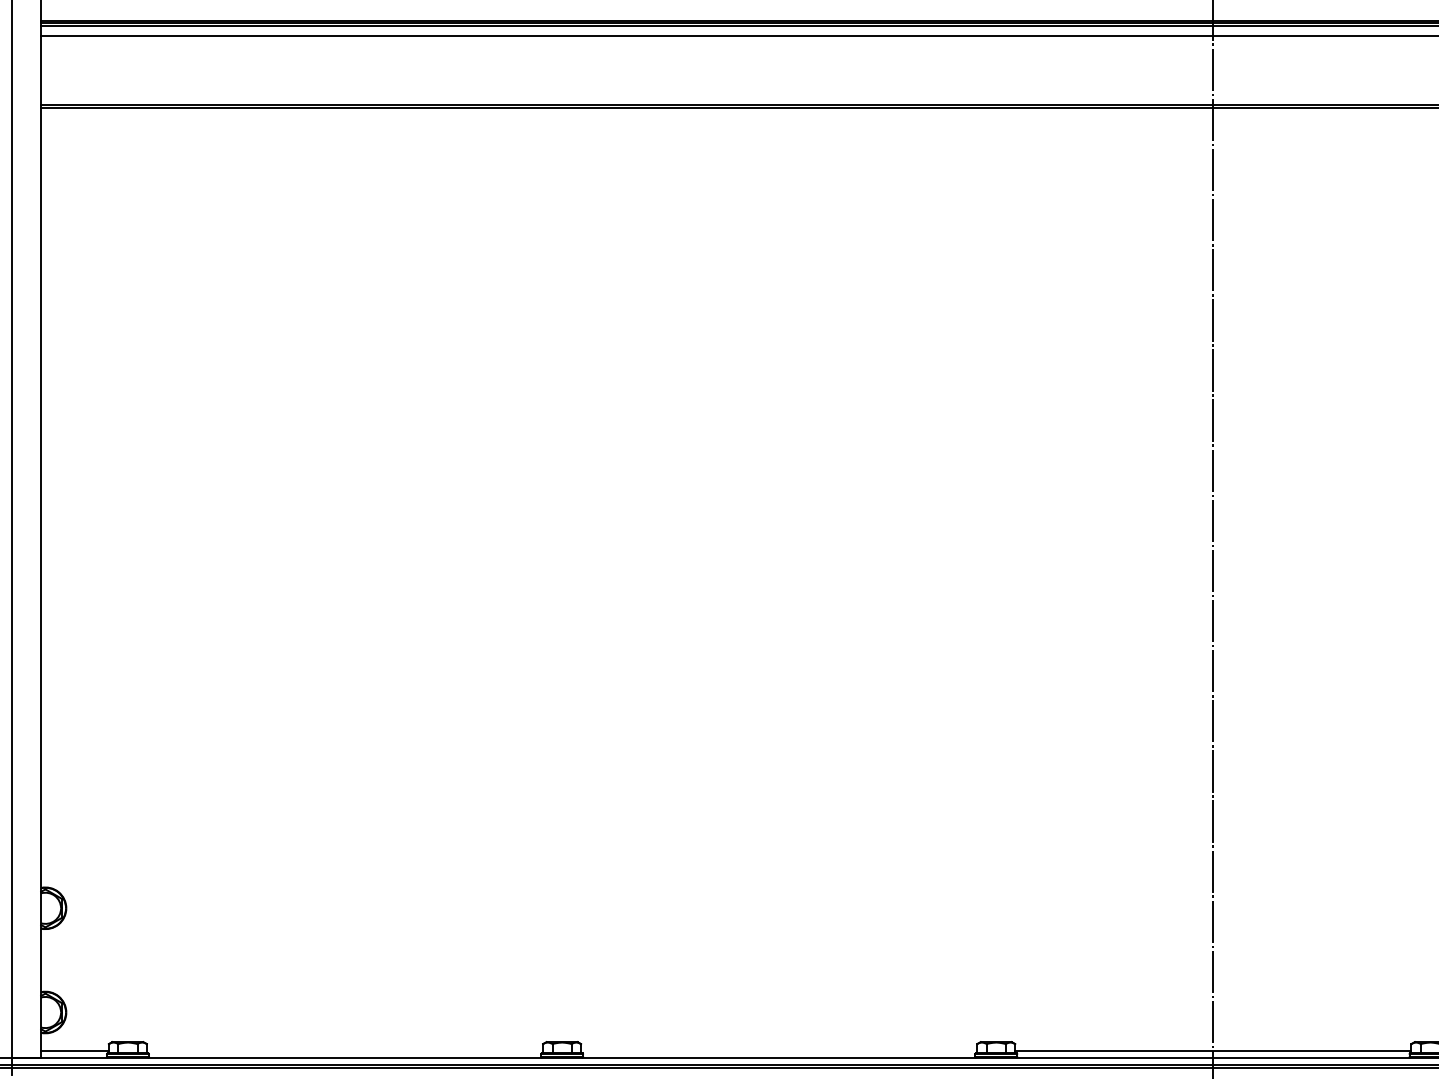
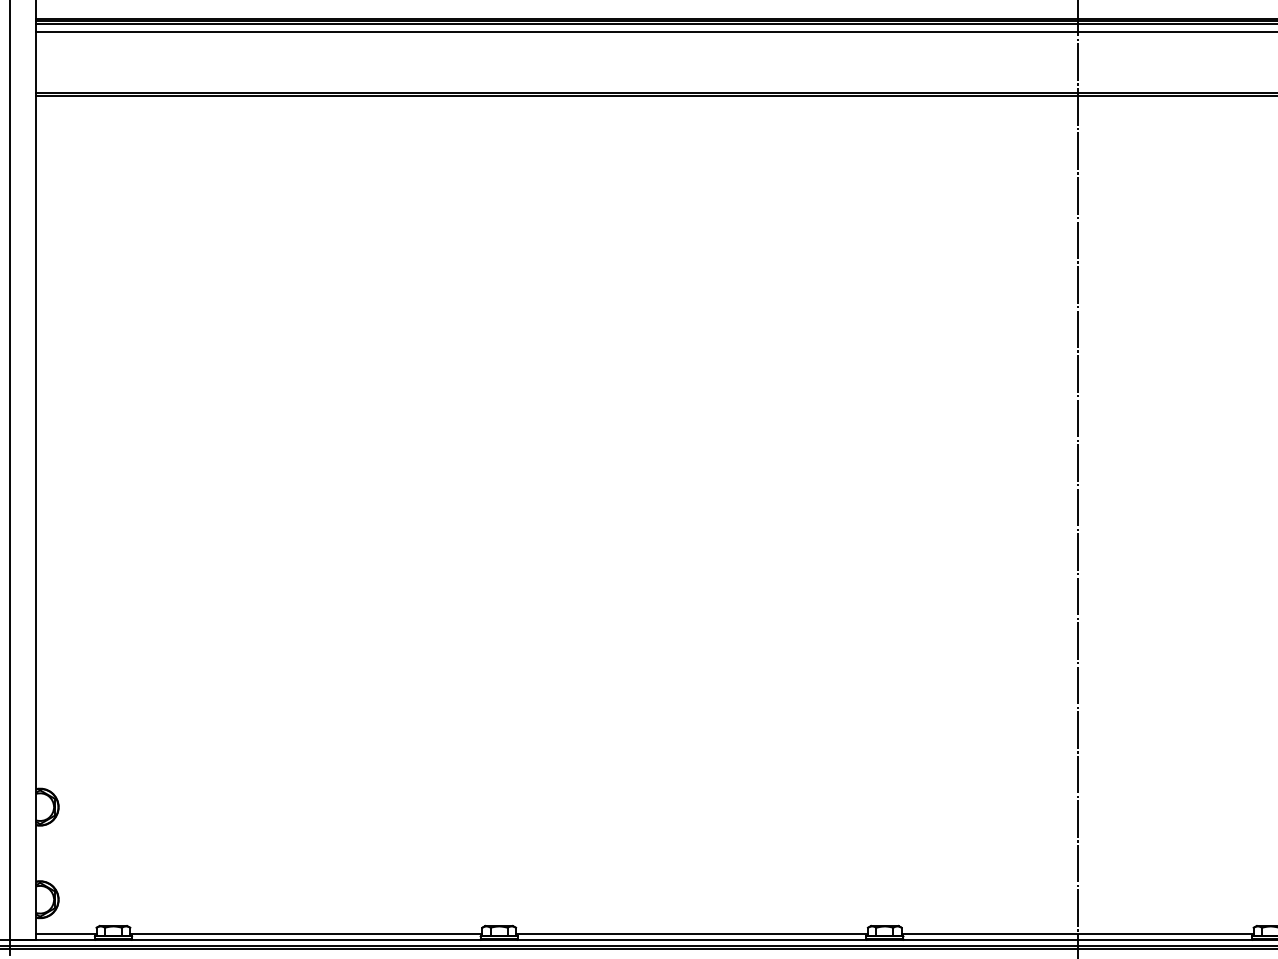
line: (344, 1050) -> (305, 933), added
line: (779, 1050) -> (692, 933), added

